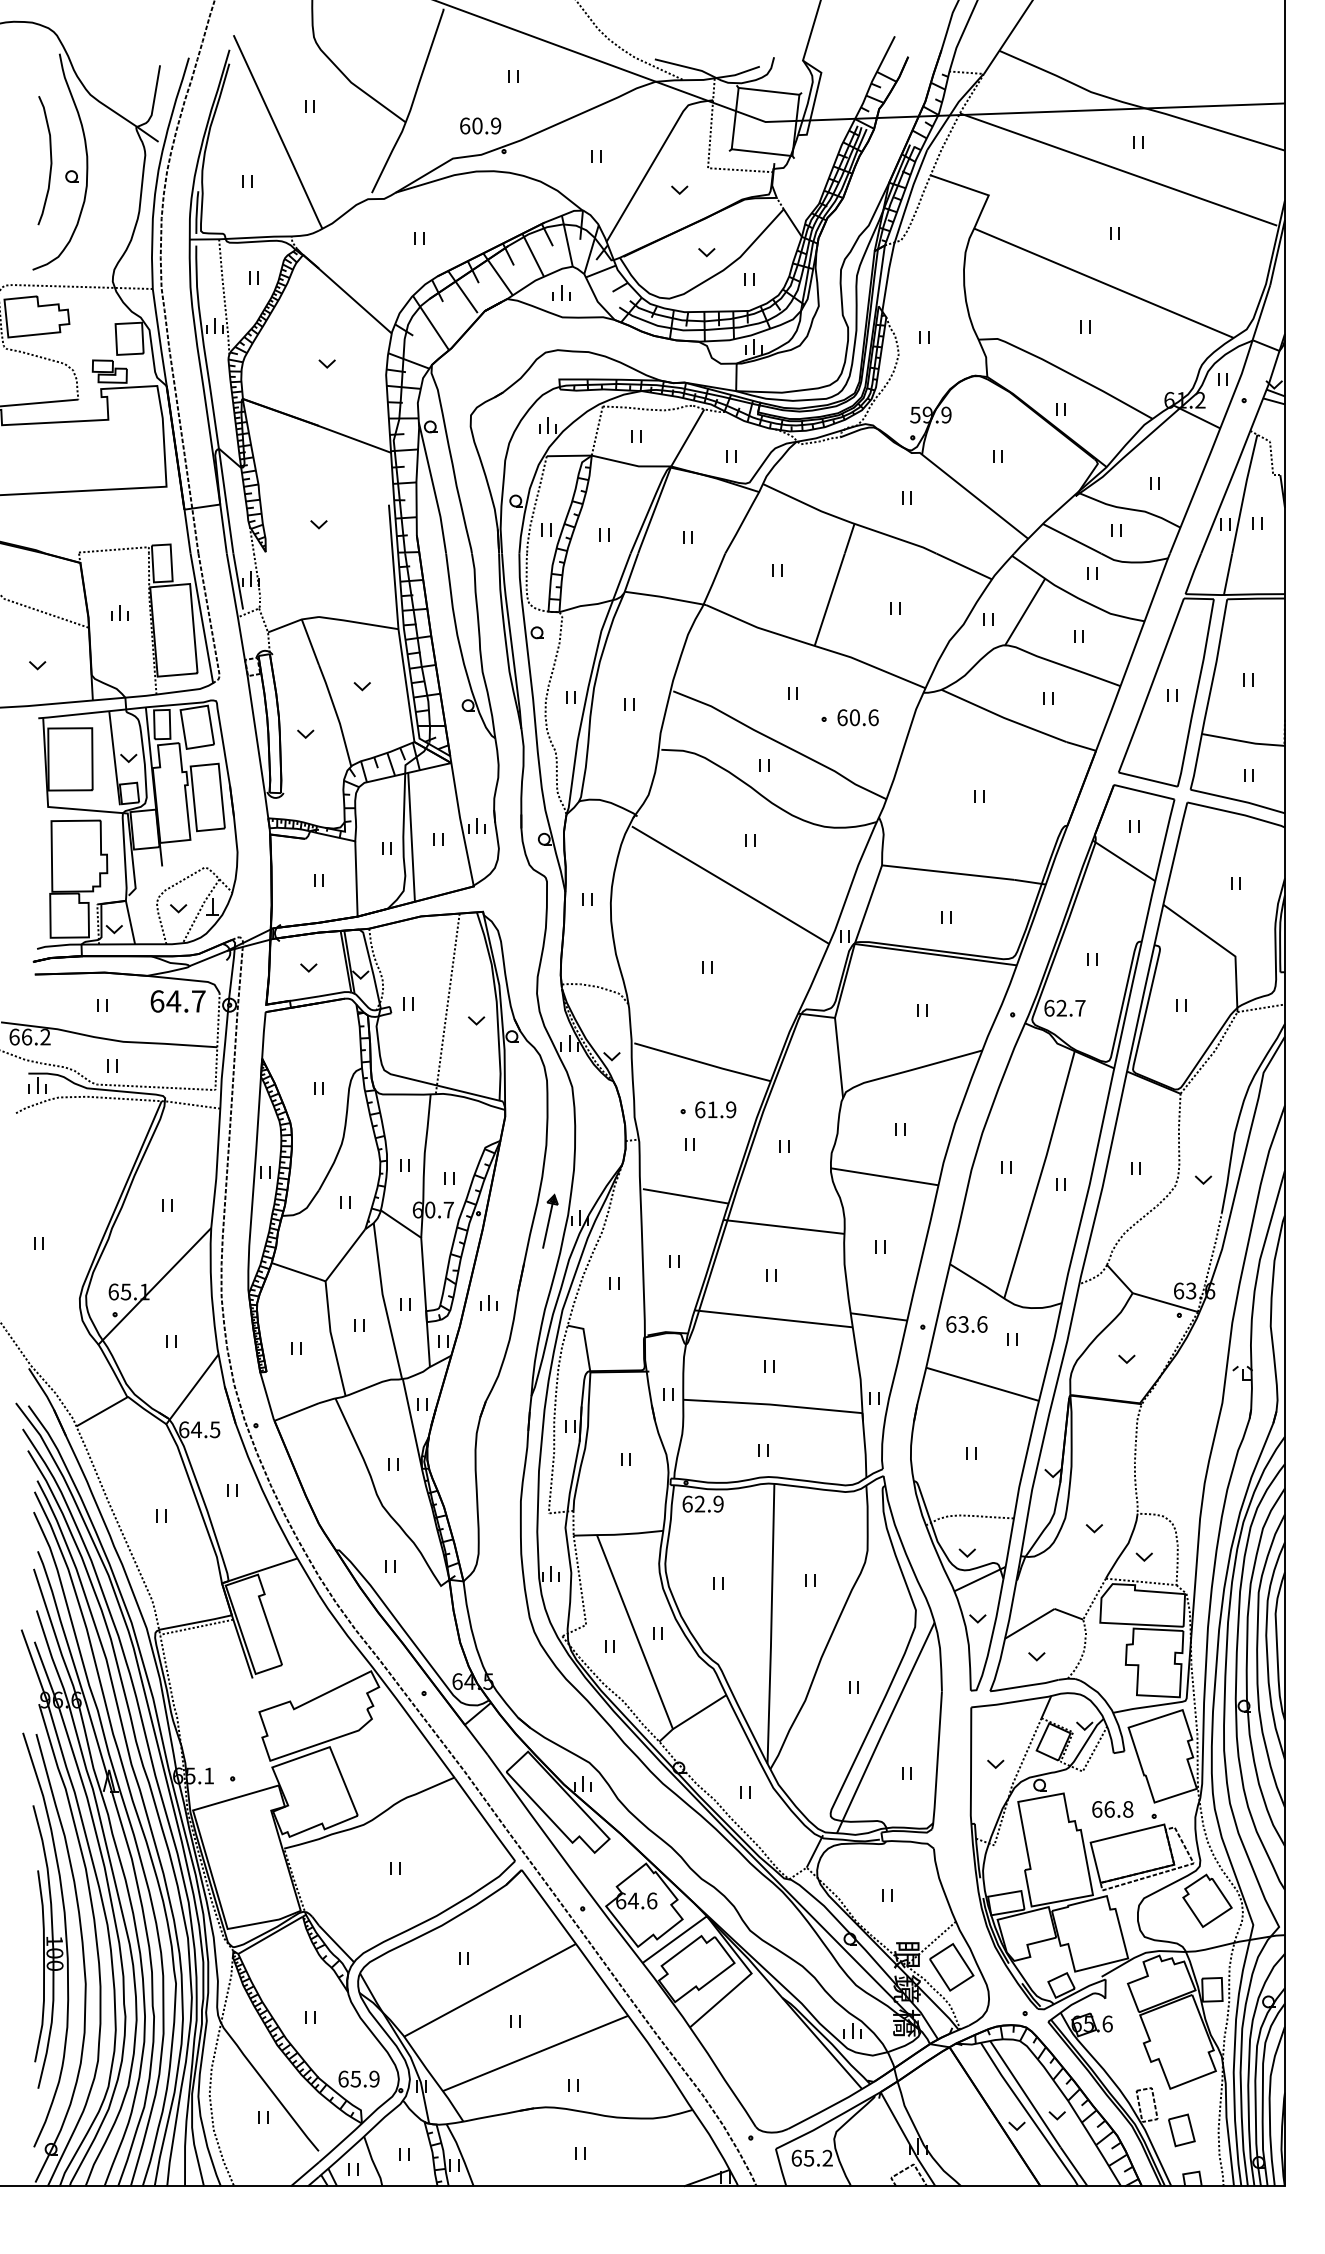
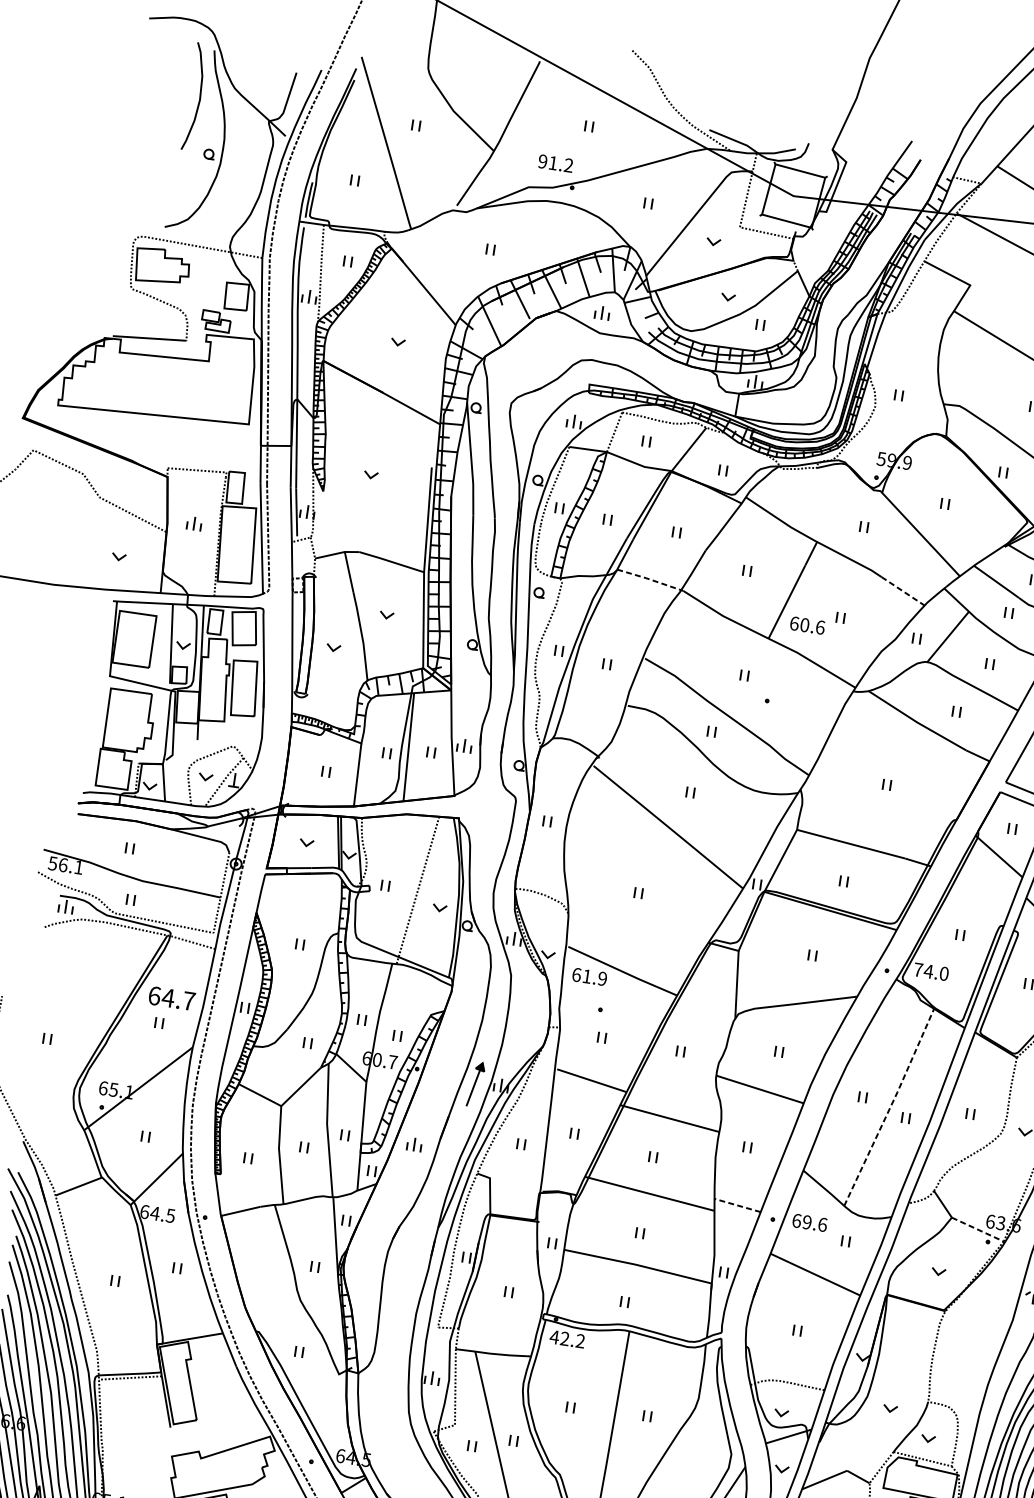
text: (480, 125) -> (555, 163), 60.9 -> 91.2
curve: (50, 160) -> (199, 97), moved
line: (964, 566) -> (903, 591), solid -> dashed
line: (665, 597) -> (650, 579), solid -> dashed
text: (857, 717) -> (807, 625), moved
text: (177, 1001) -> (171, 998), moved
text: (1064, 1007) -> (931, 971), 62.7 -> 74.0
text: (29, 1036) -> (65, 864), 66.2 -> 56.1
text: (715, 1109) -> (589, 976), moved
line: (1040, 1174) -> (890, 1107), solid -> dashed
line: (1165, 1302) -> (978, 1229), solid -> dashed
line: (879, 1316) -> (738, 1205), solid -> dashed
text: (963, 1324) -> (807, 1222), 63.6 -> 69.6
text: (702, 1503) -> (567, 1338), 62.9 -> 42.2

